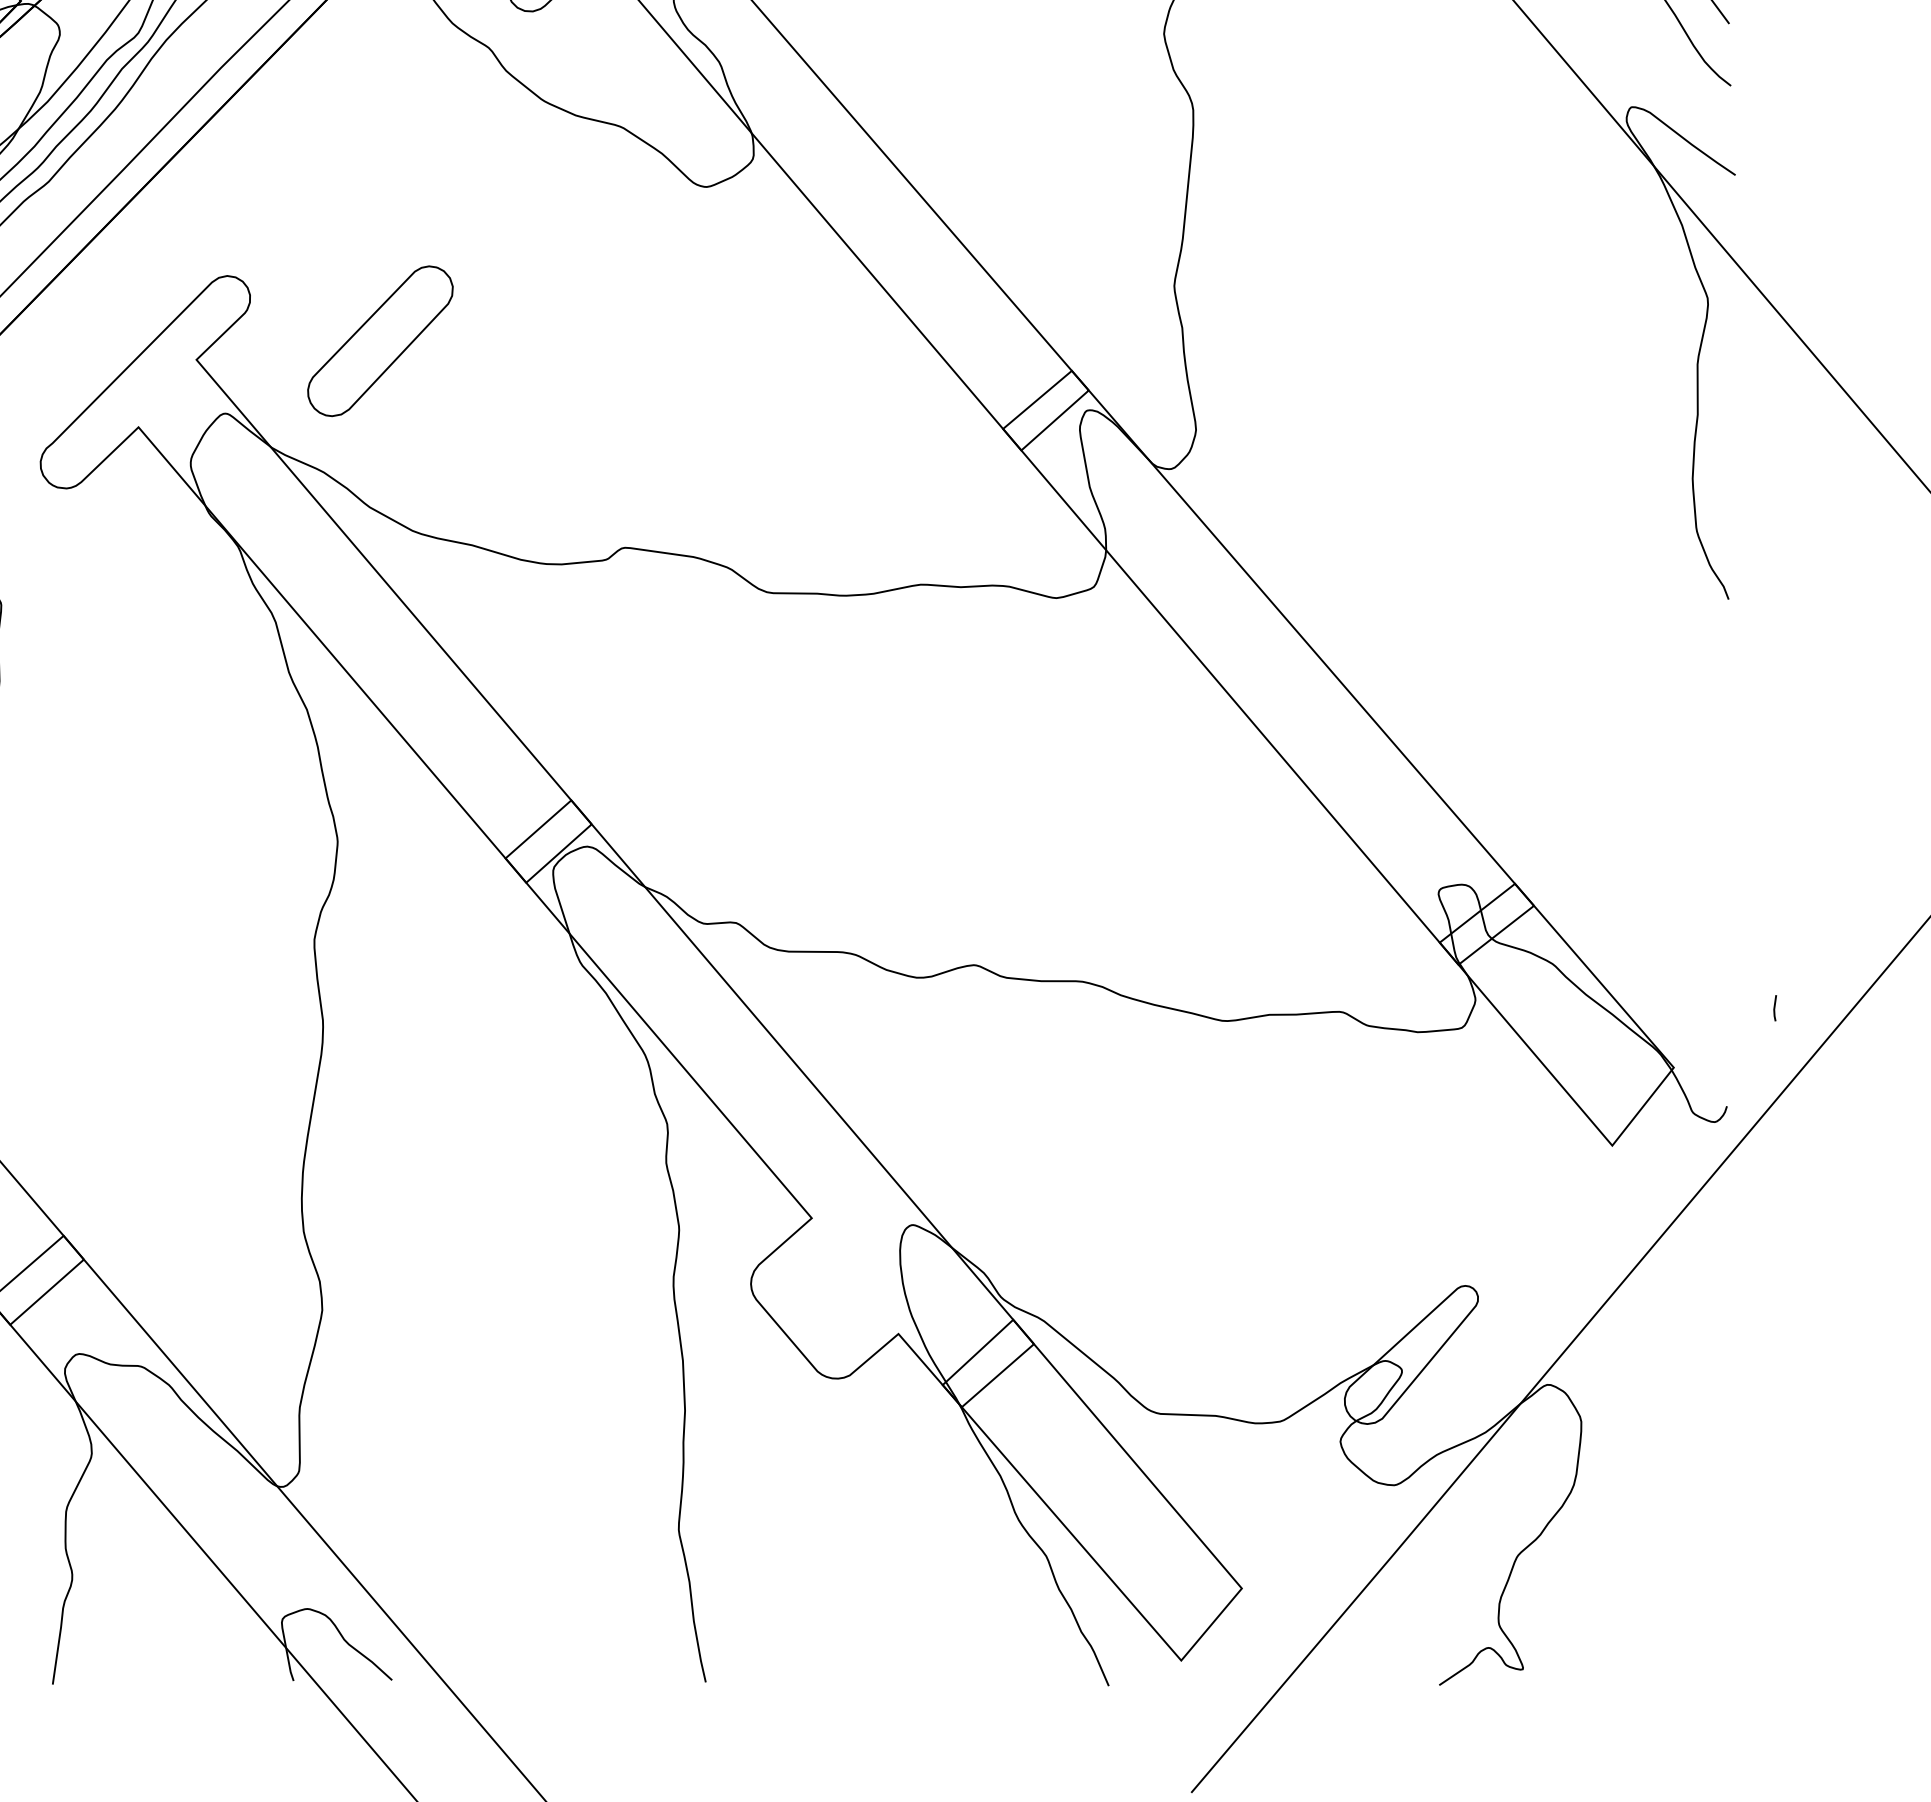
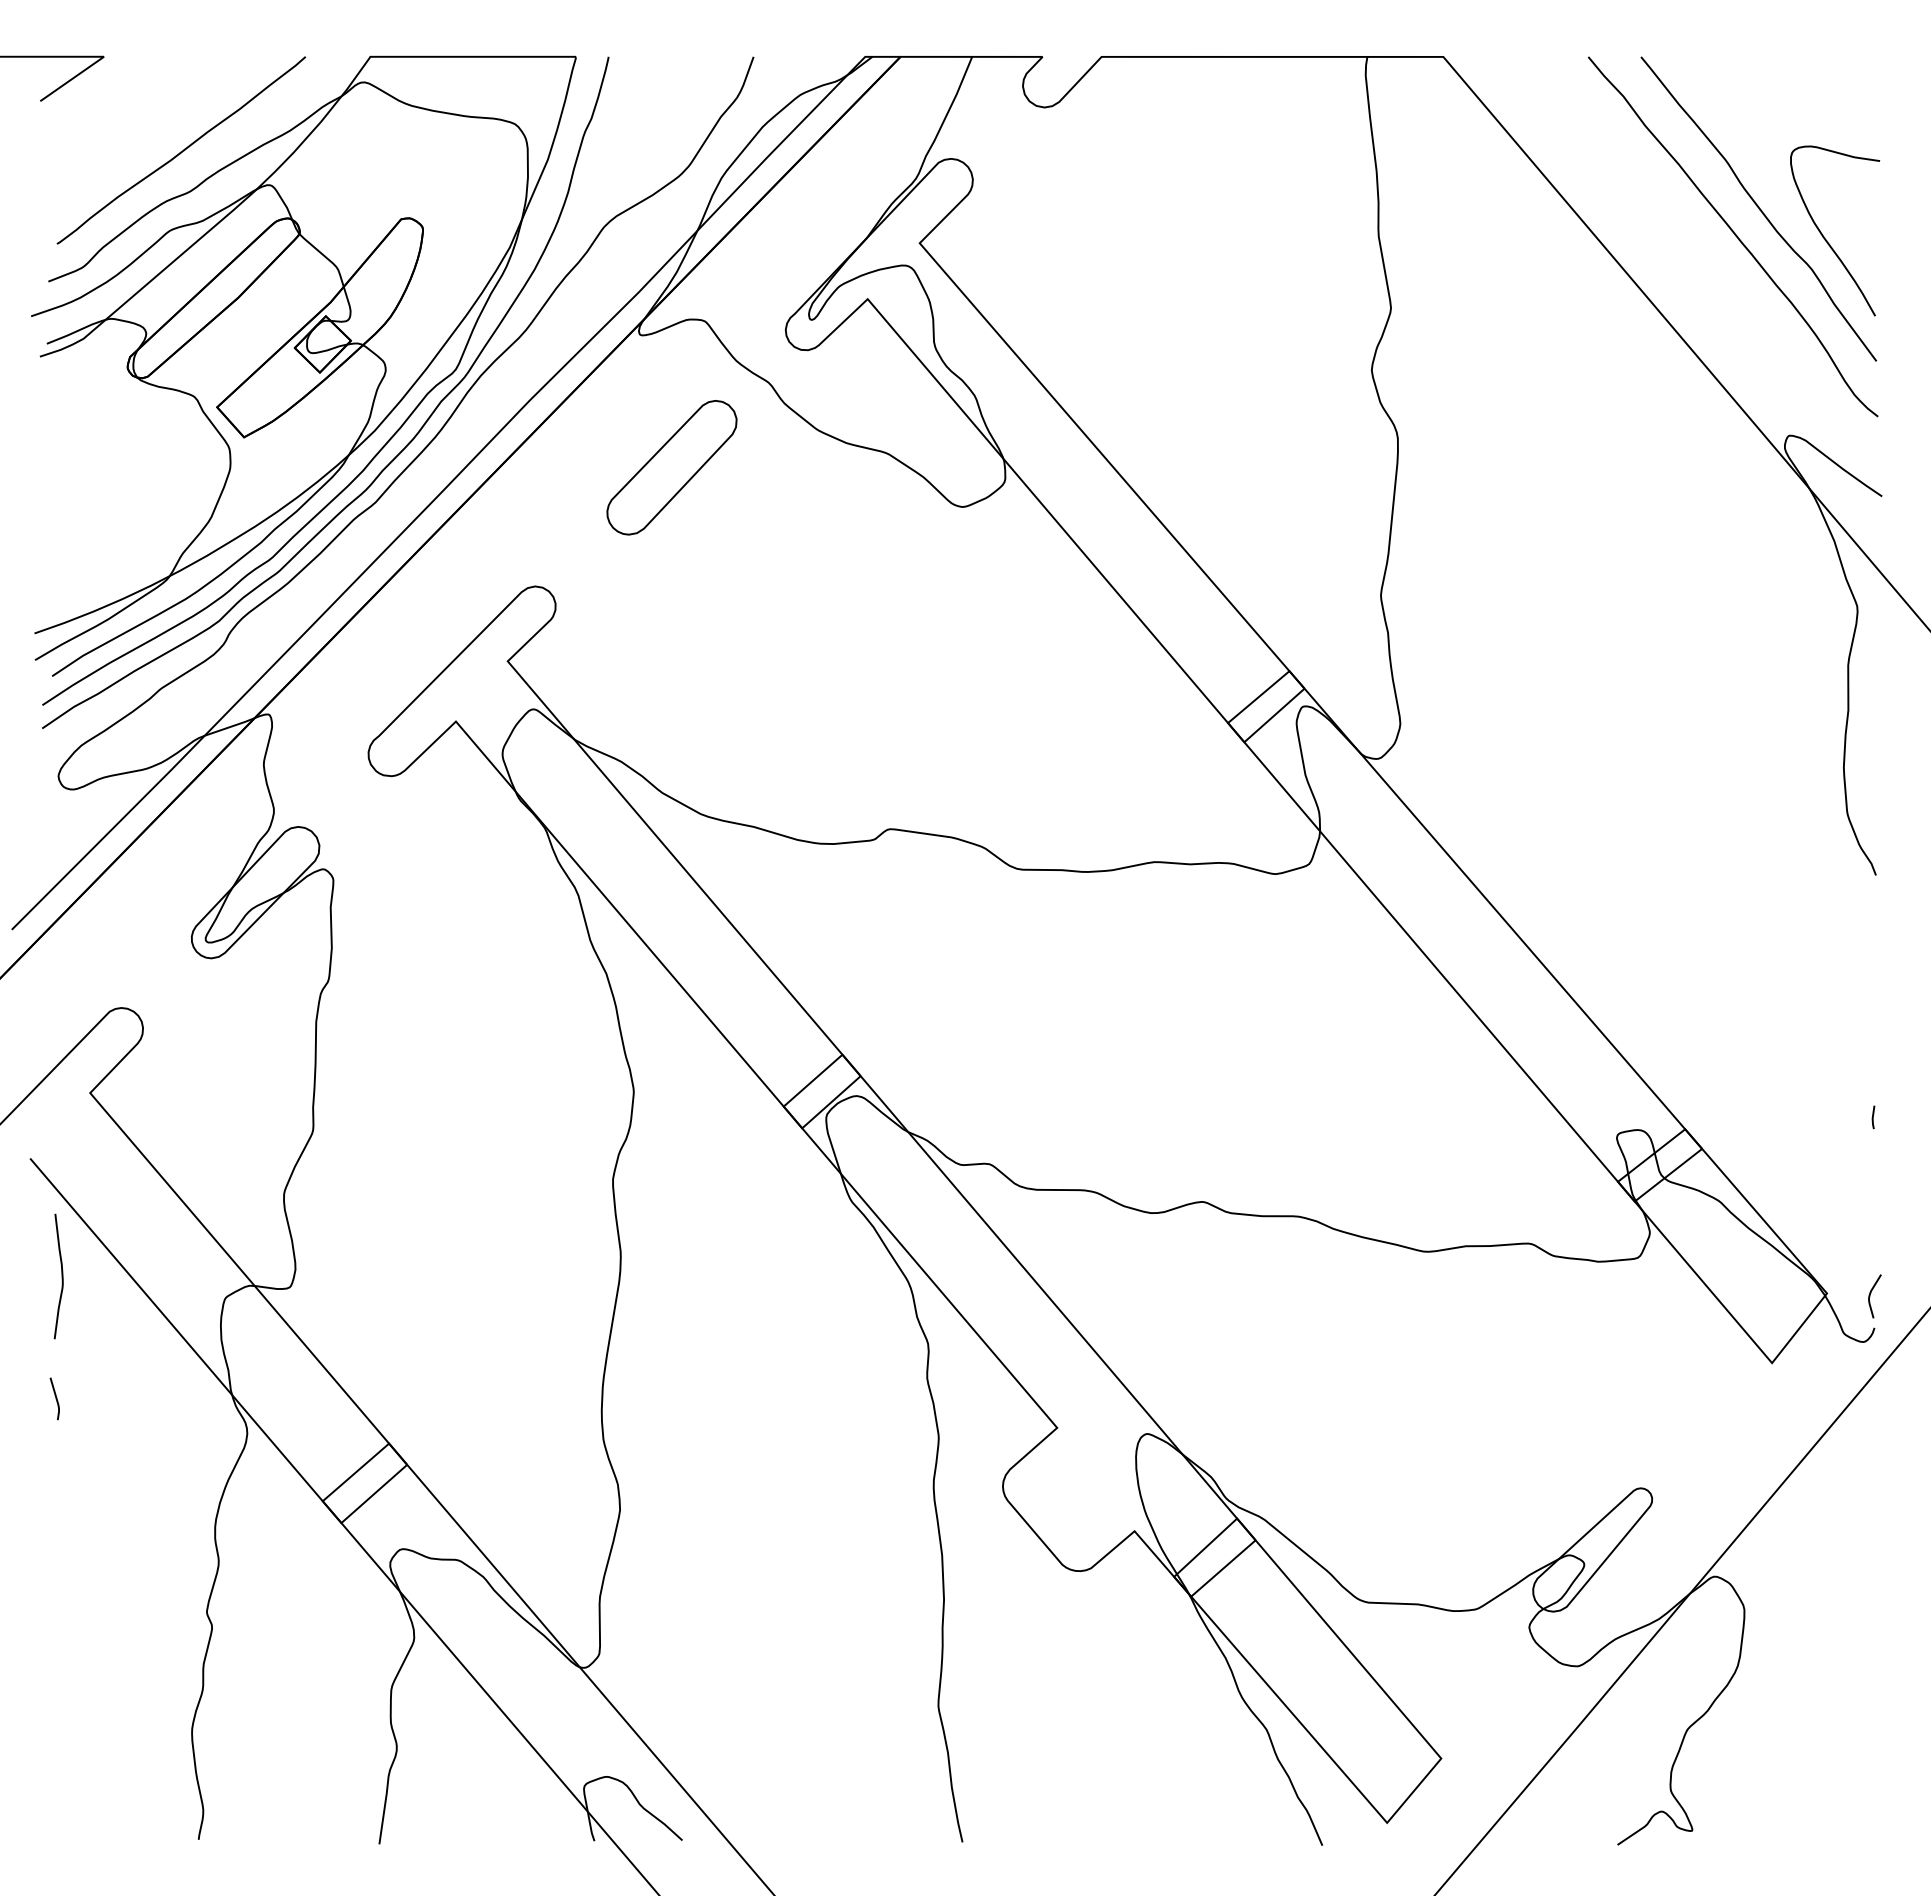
part: (379, 340) -> (671, 467), moved
line: (1775, 1008) -> (1873, 1117), moved
curve: (1722, 1071) -> (1870, 1296), added

